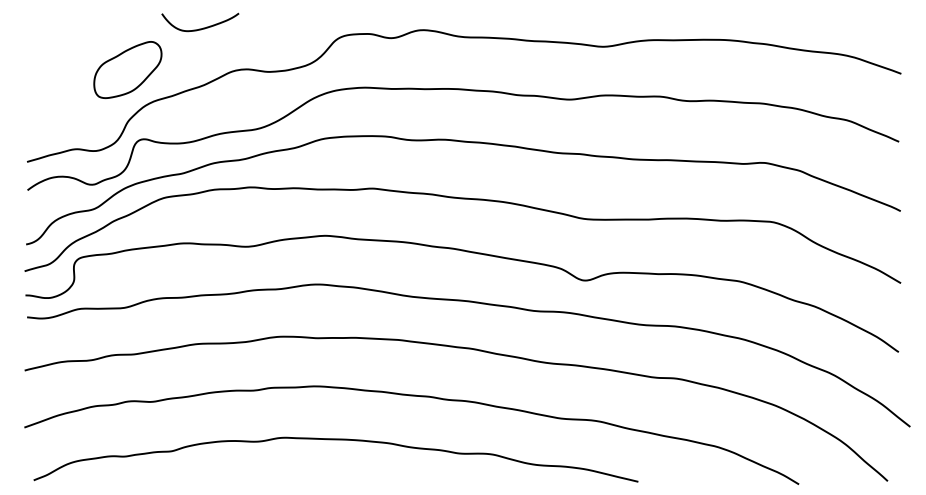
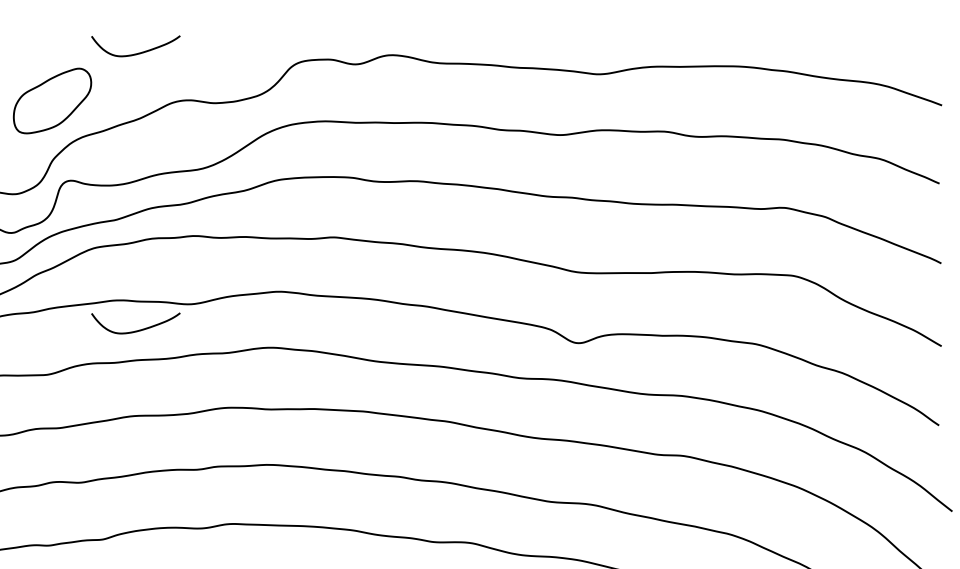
curve: (203, 268) -> (139, 329), added

